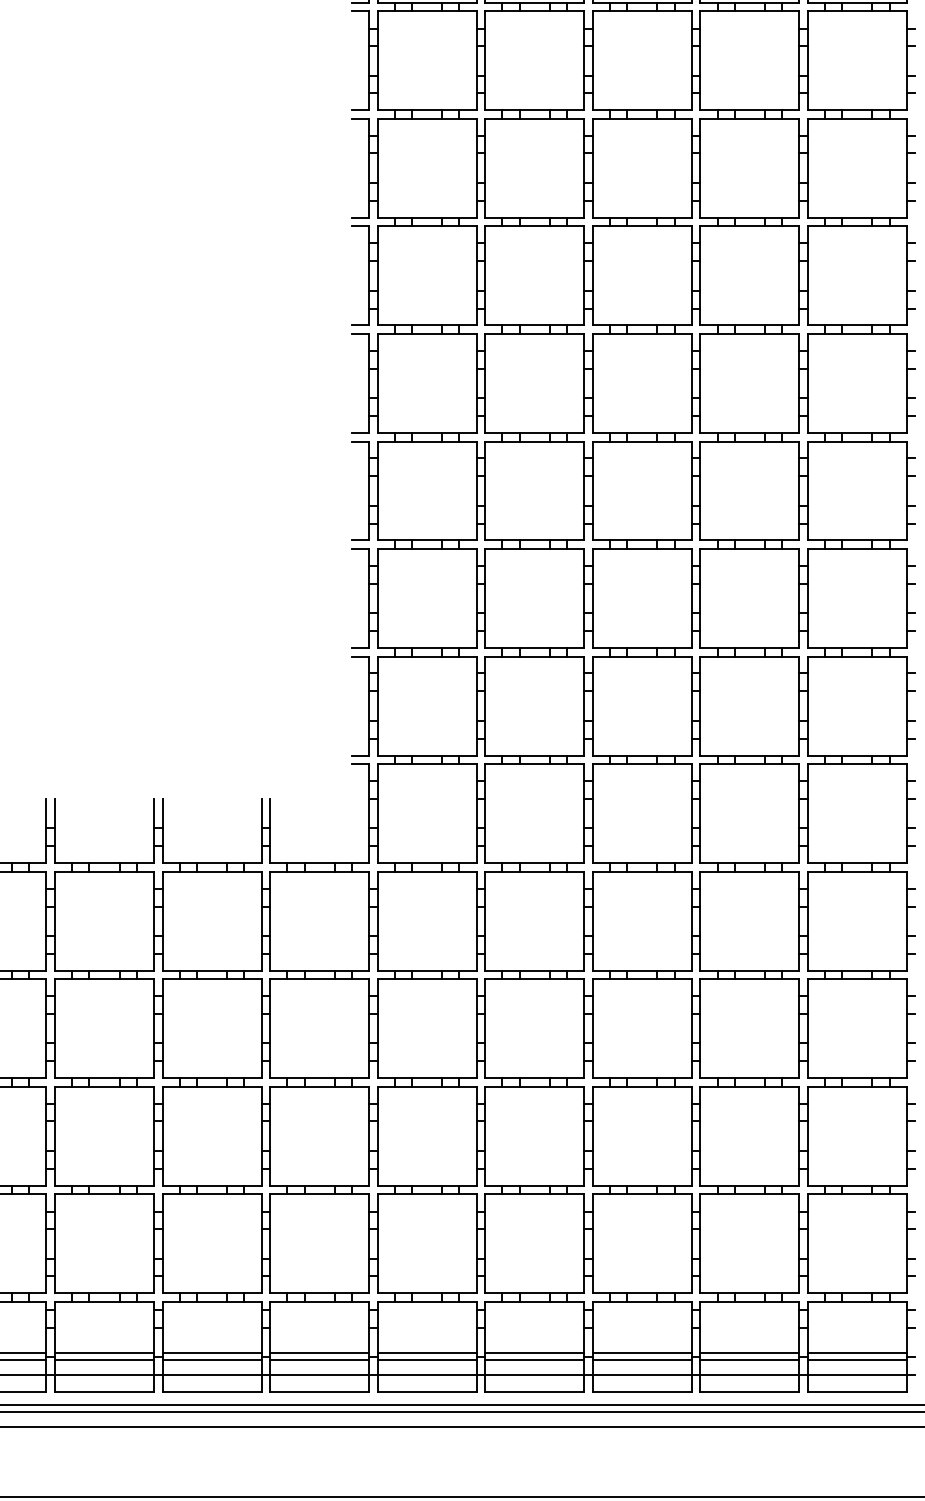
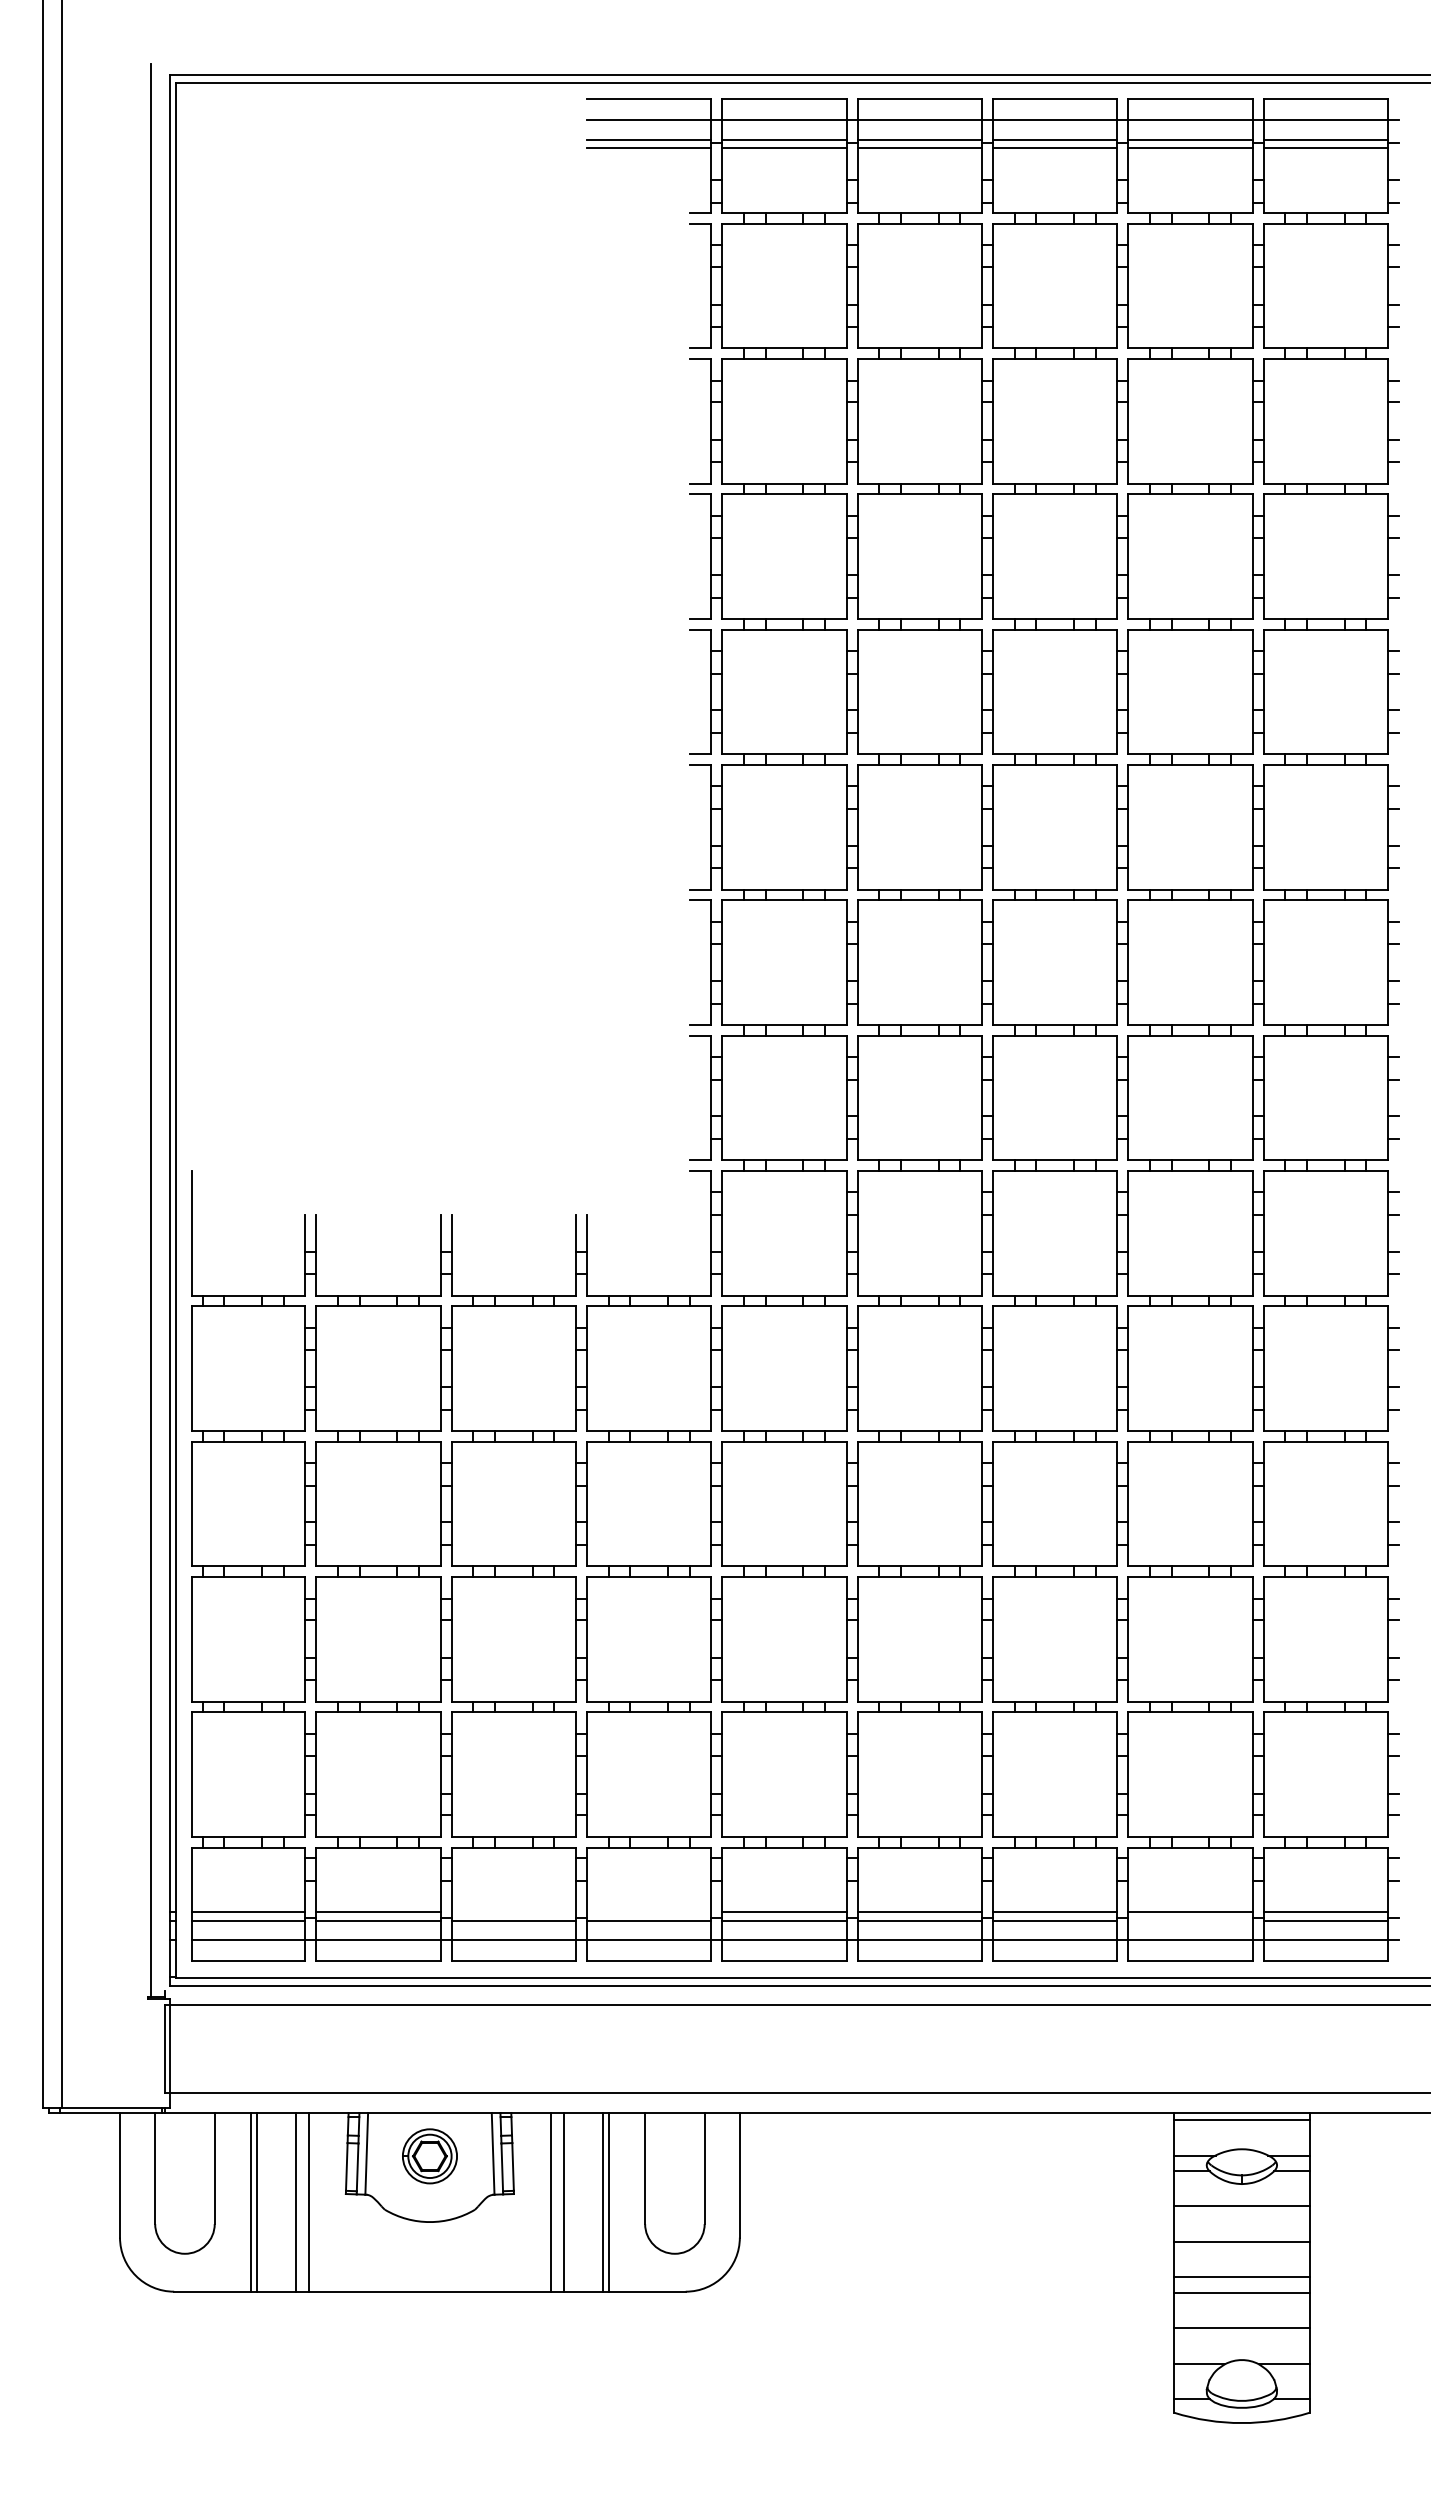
line: (211, 1353) -> (513, 1912), removed
line: (319, 1353) -> (648, 1912), removed
line: (749, 1359) -> (1190, 1920), removed

